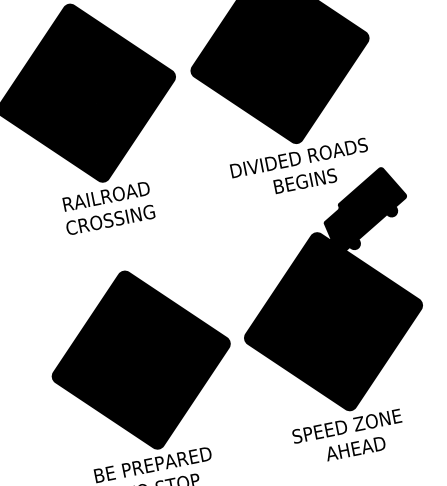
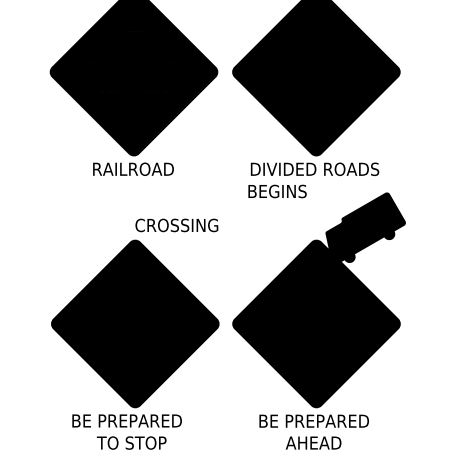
text: (305, 181) -> (277, 191), moved
text: (110, 220) -> (176, 225), moved
text: (350, 424) -> (313, 420), SPEED ZONE -> BE PREPARED

